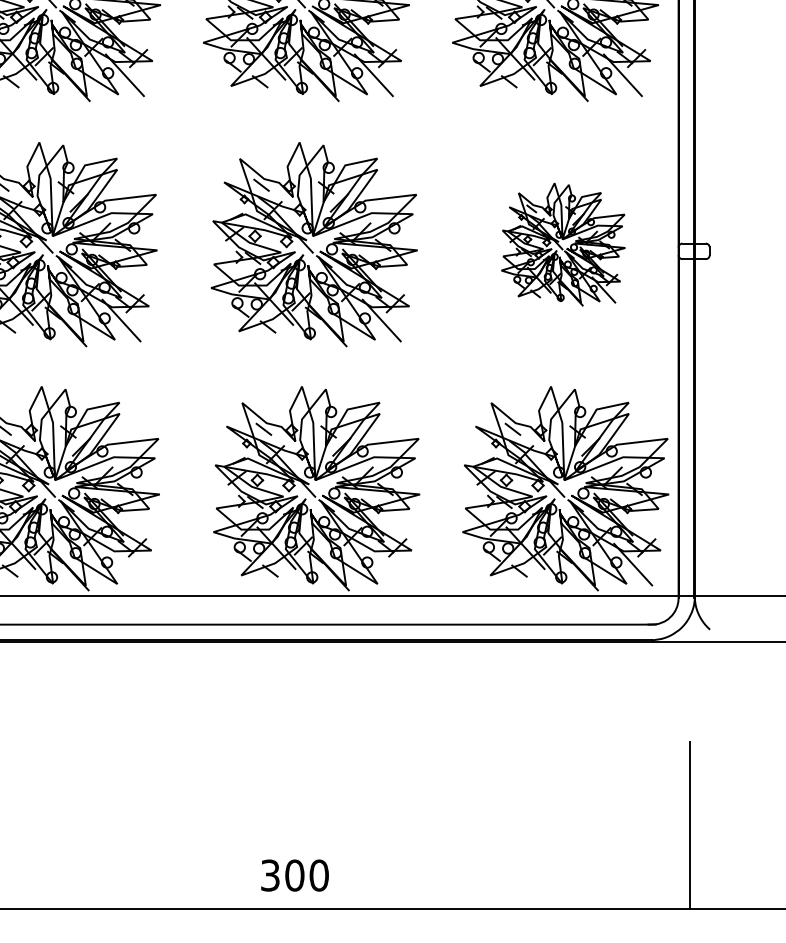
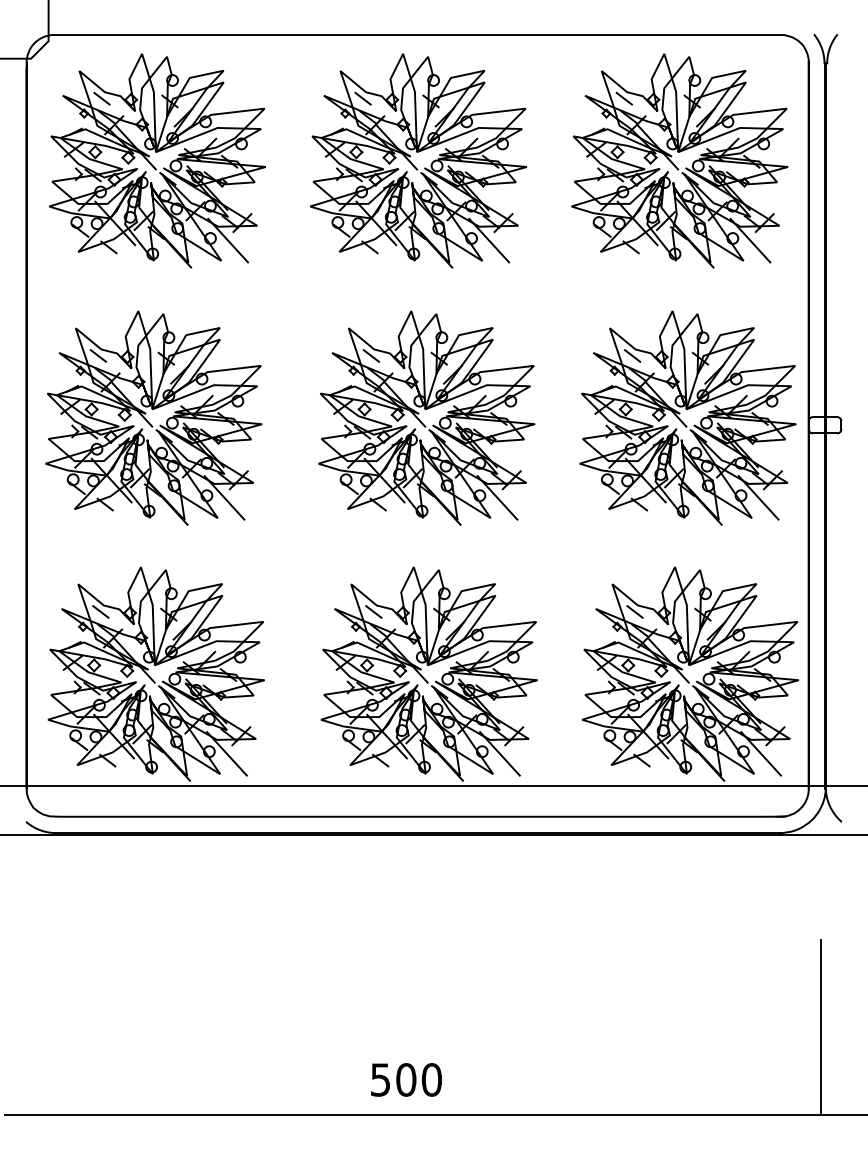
part: (562, 243) -> (687, 417), size x1.67
line: (123, 564) -> (226, 753), added
line: (383, 564) -> (499, 753), added
text: (270, 875) -> (380, 1079), 300 -> 500

